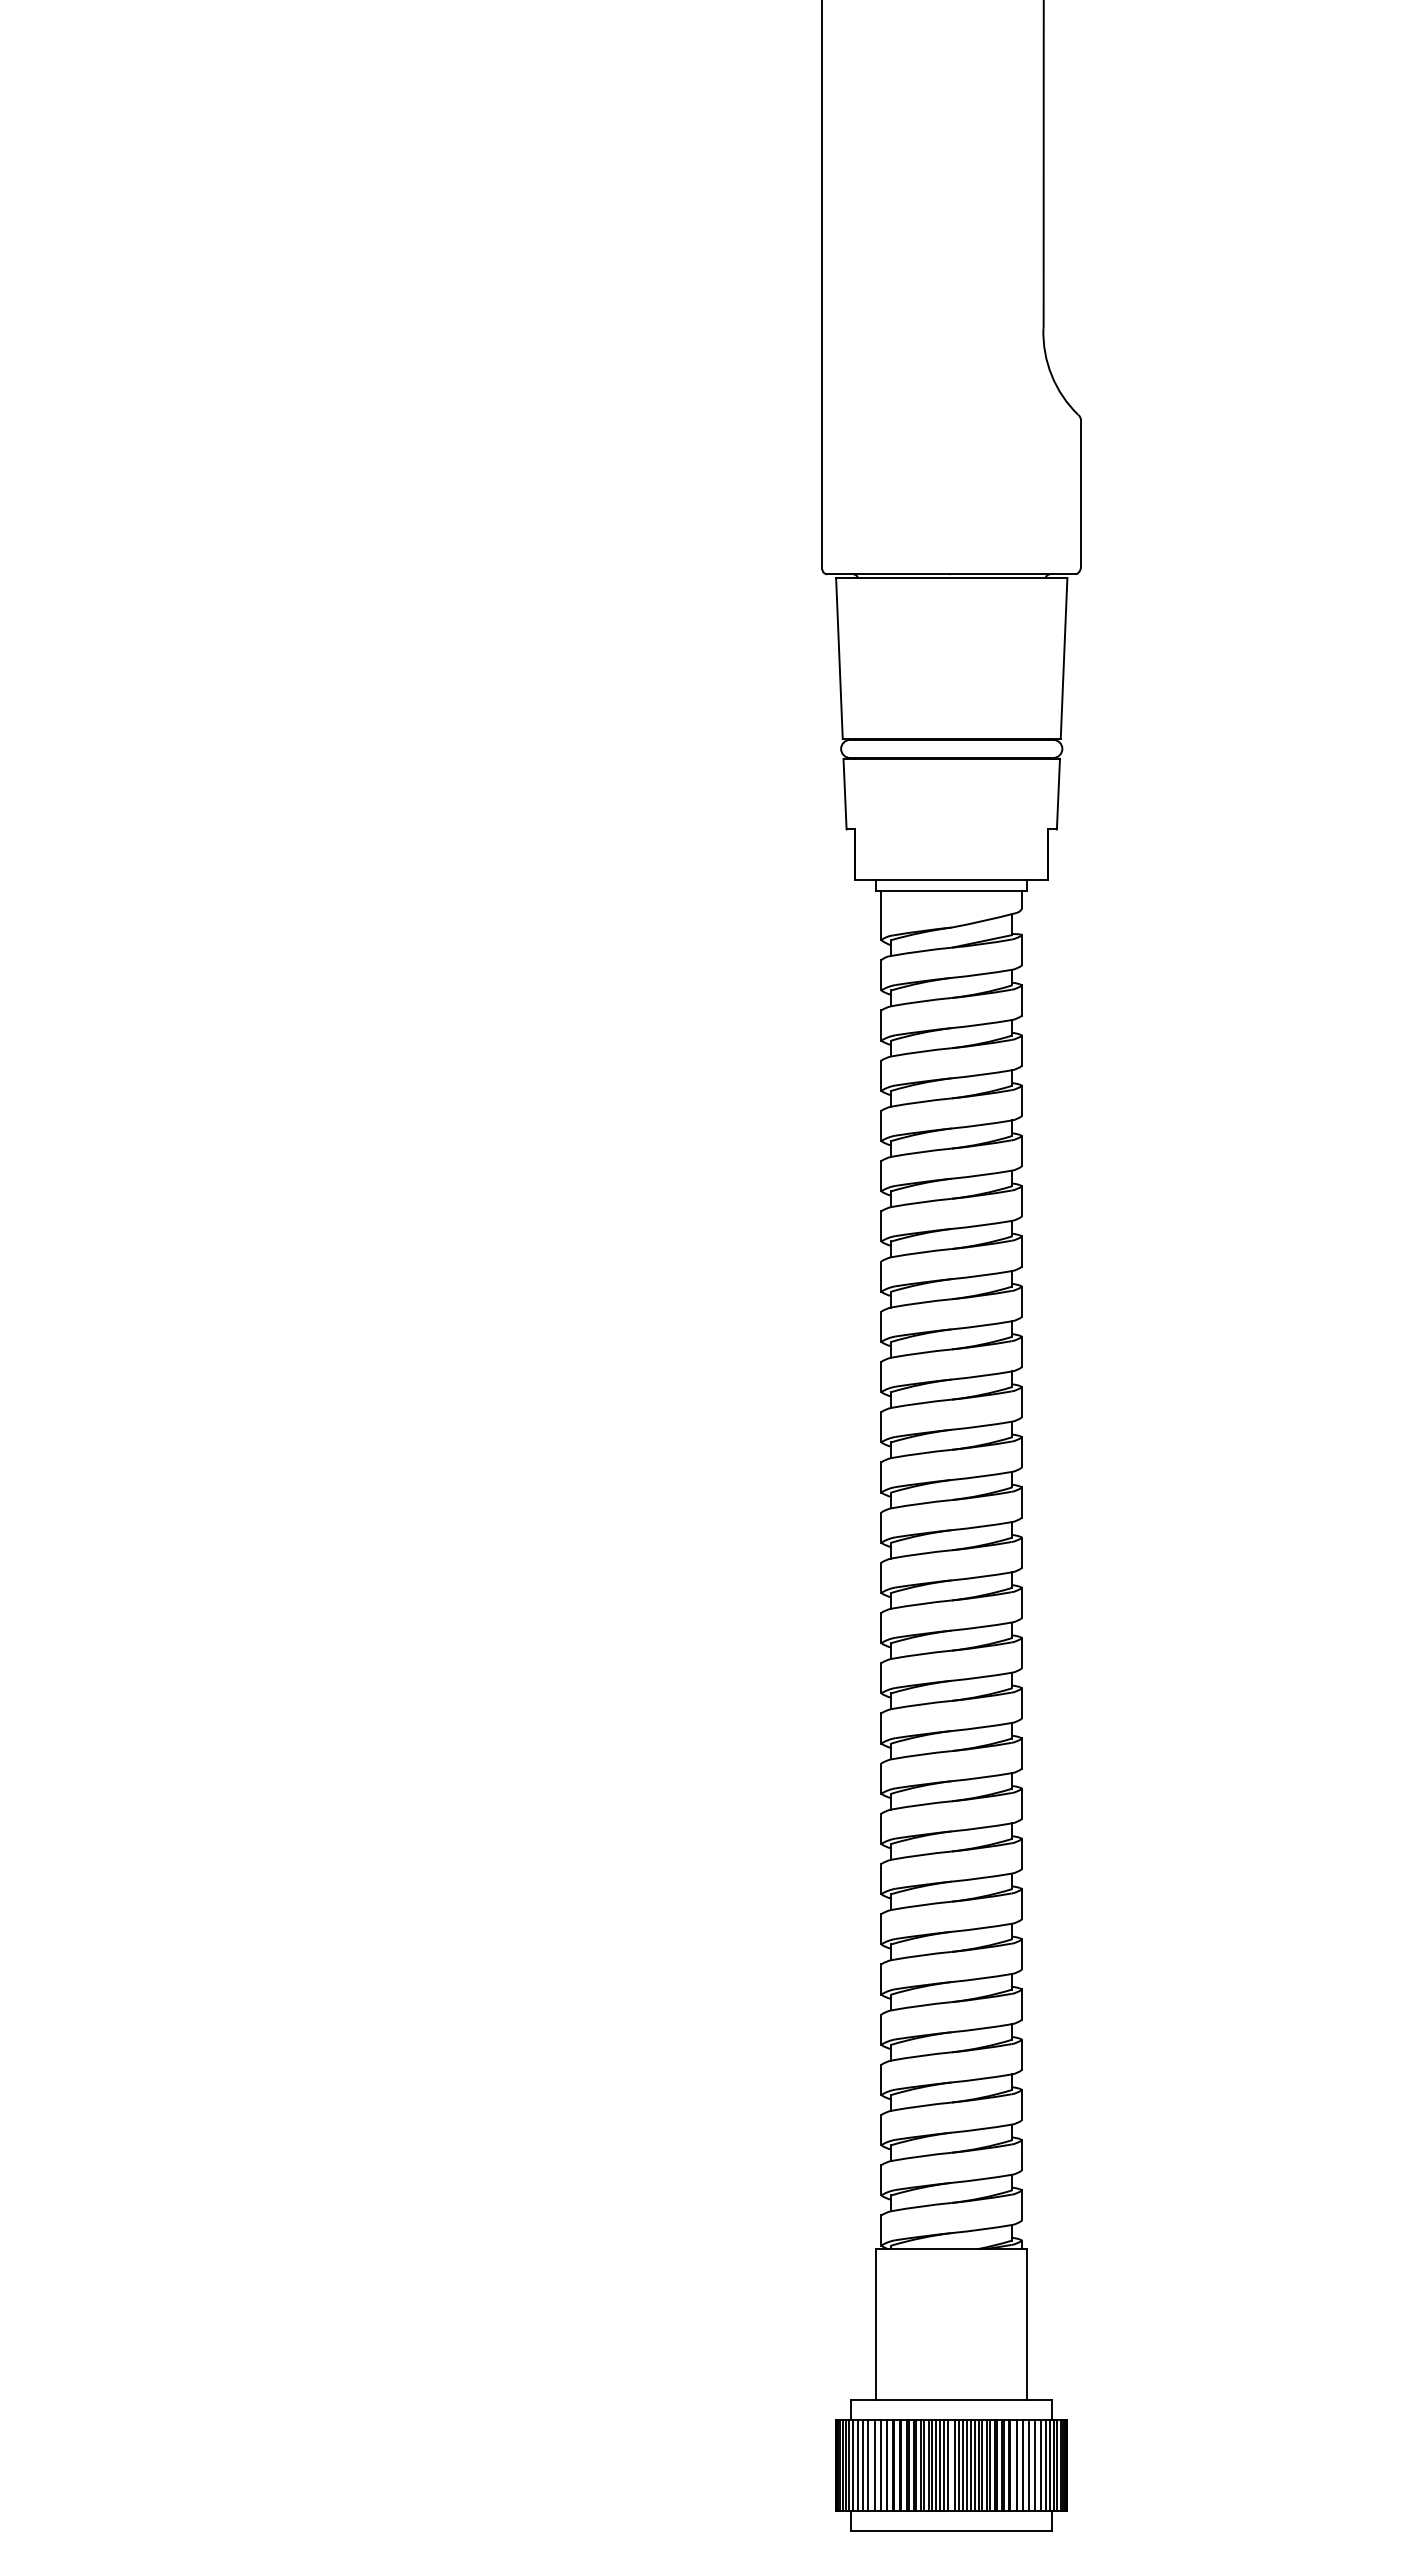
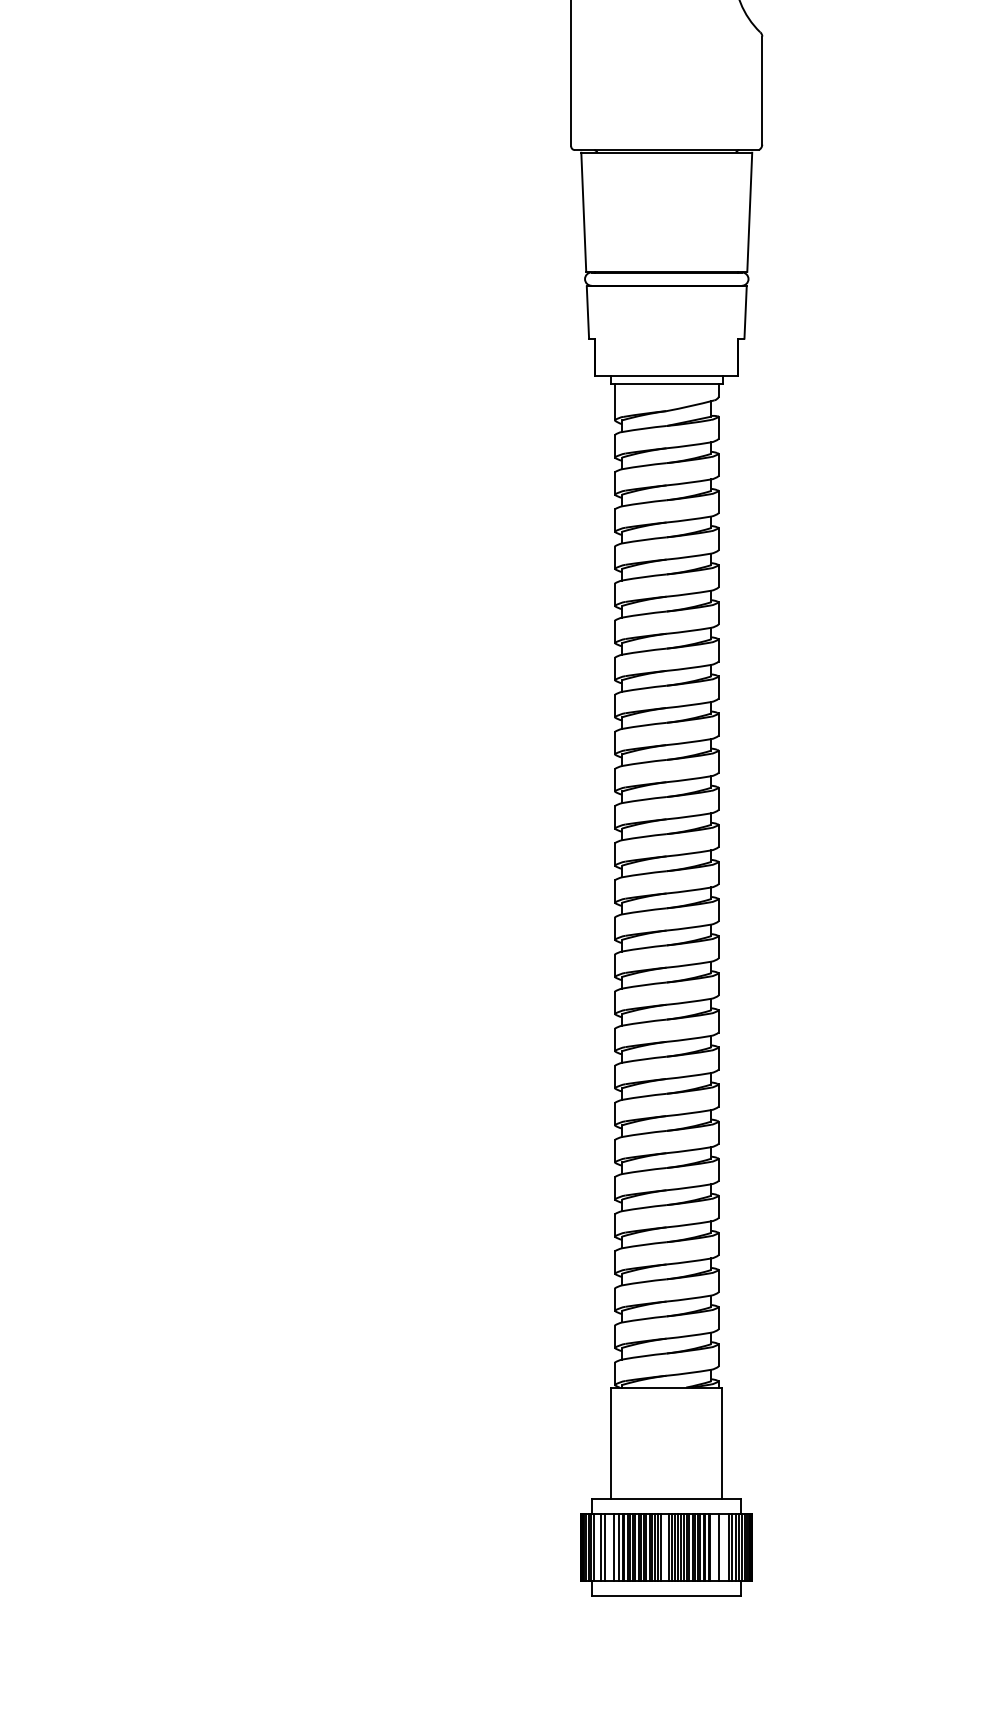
line: (857, 2465) -> (597, 1547), removed
line: (874, 2465) -> (609, 1547), removed
line: (948, 2465) -> (664, 1547), removed
line: (1016, 2465) -> (714, 1547), removed
line: (1028, 2465) -> (723, 1547), removed

